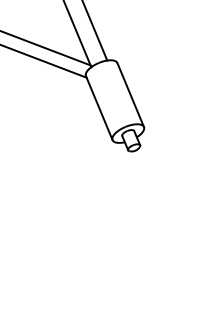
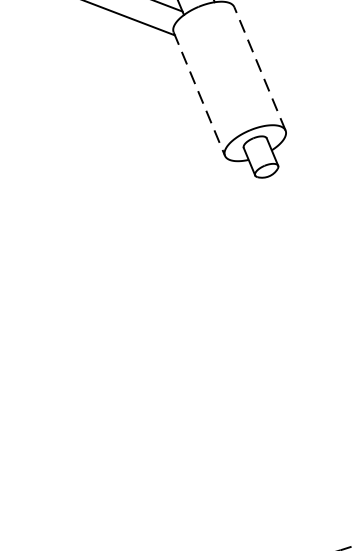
line: (130, 95) -> (259, 69), solid -> dashed
line: (99, 108) -> (199, 94), solid -> dashed

